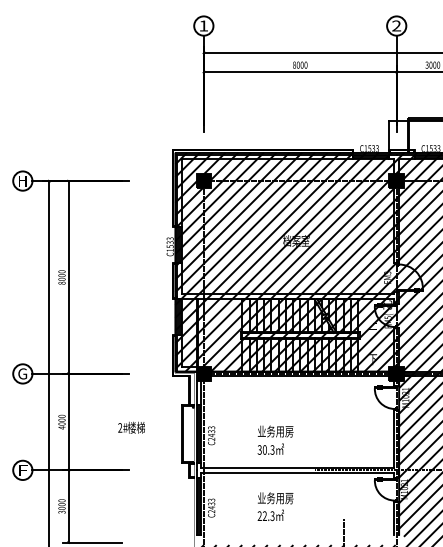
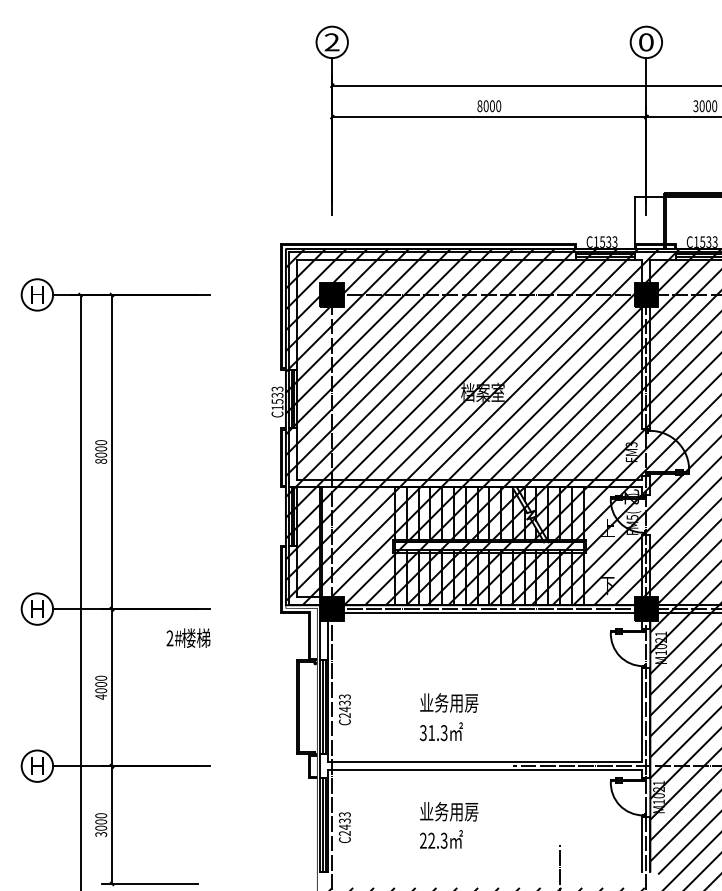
text: (203, 25) -> (331, 41), 1 -> 2
text: (396, 25) -> (646, 41), 2 -> 0
text: (22, 373) -> (36, 608), G -> H
text: (131, 427) -> (188, 637), moved
text: (264, 449) -> (431, 732), 30.3 -> 31.3
text: (23, 470) -> (38, 766), F -> H

